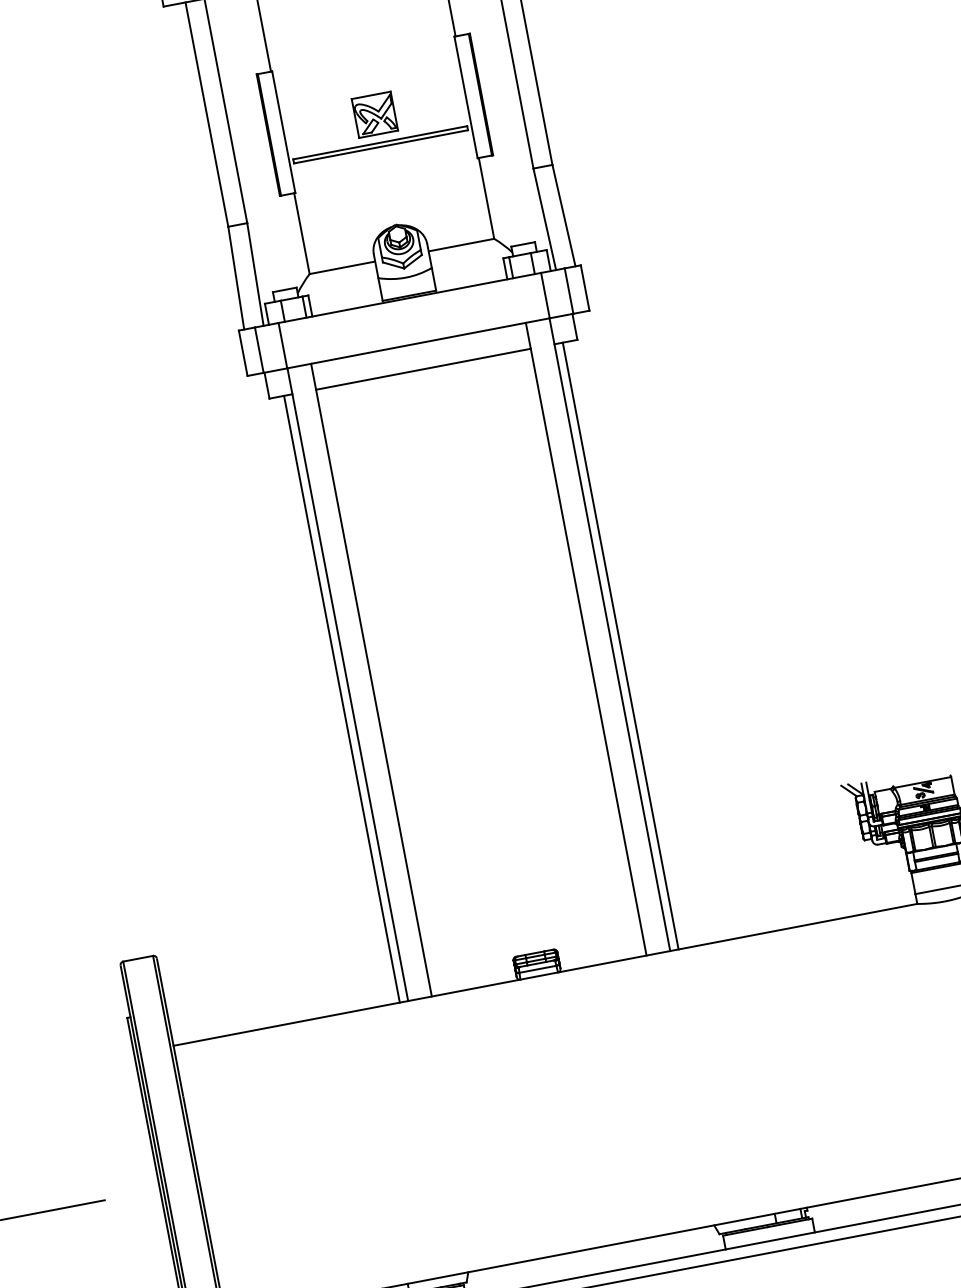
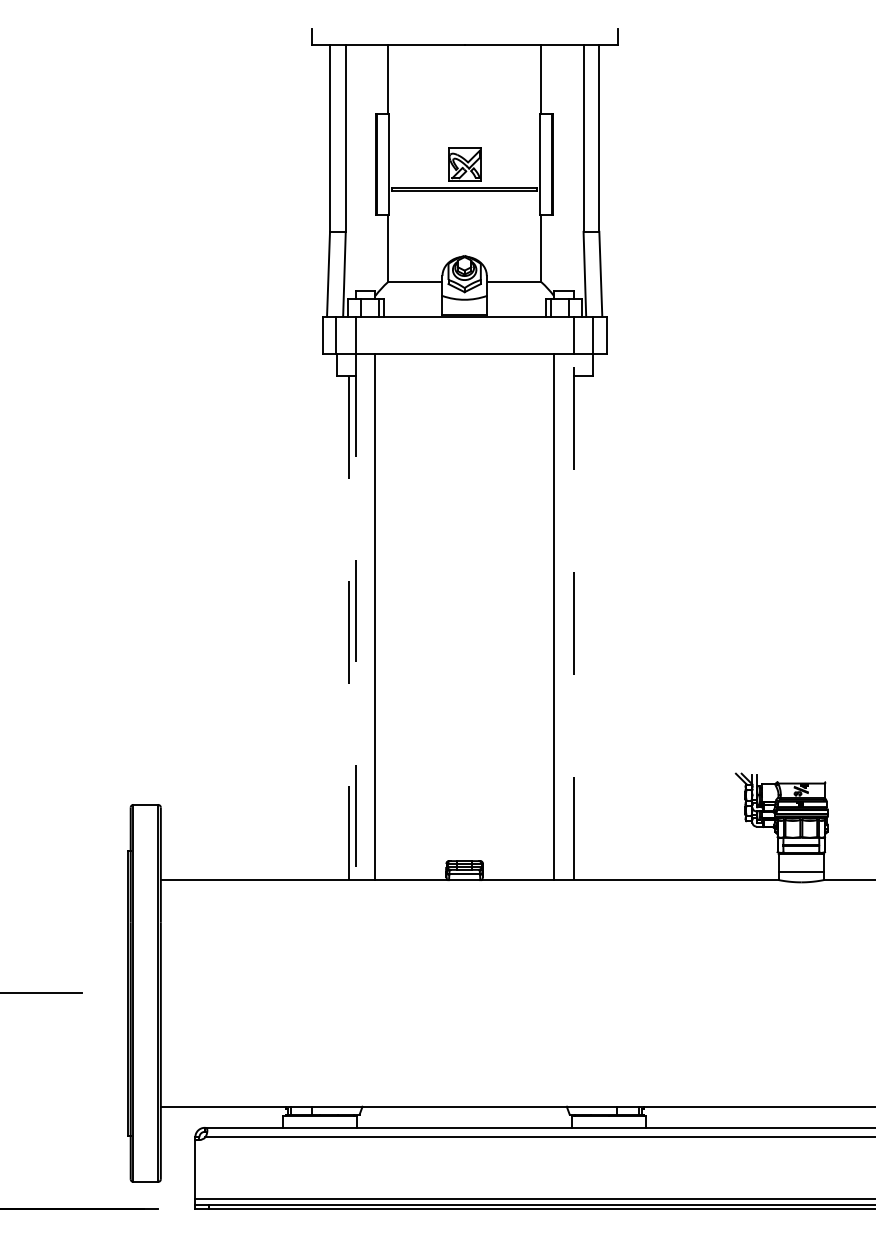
line: (423, 368) -> (464, 375), removed
line: (609, 635) -> (573, 617), solid -> dashed
line: (620, 645) -> (580, 627), removed
line: (347, 685) -> (355, 617), solid -> dashed
line: (341, 699) -> (348, 628), solid -> dashed

